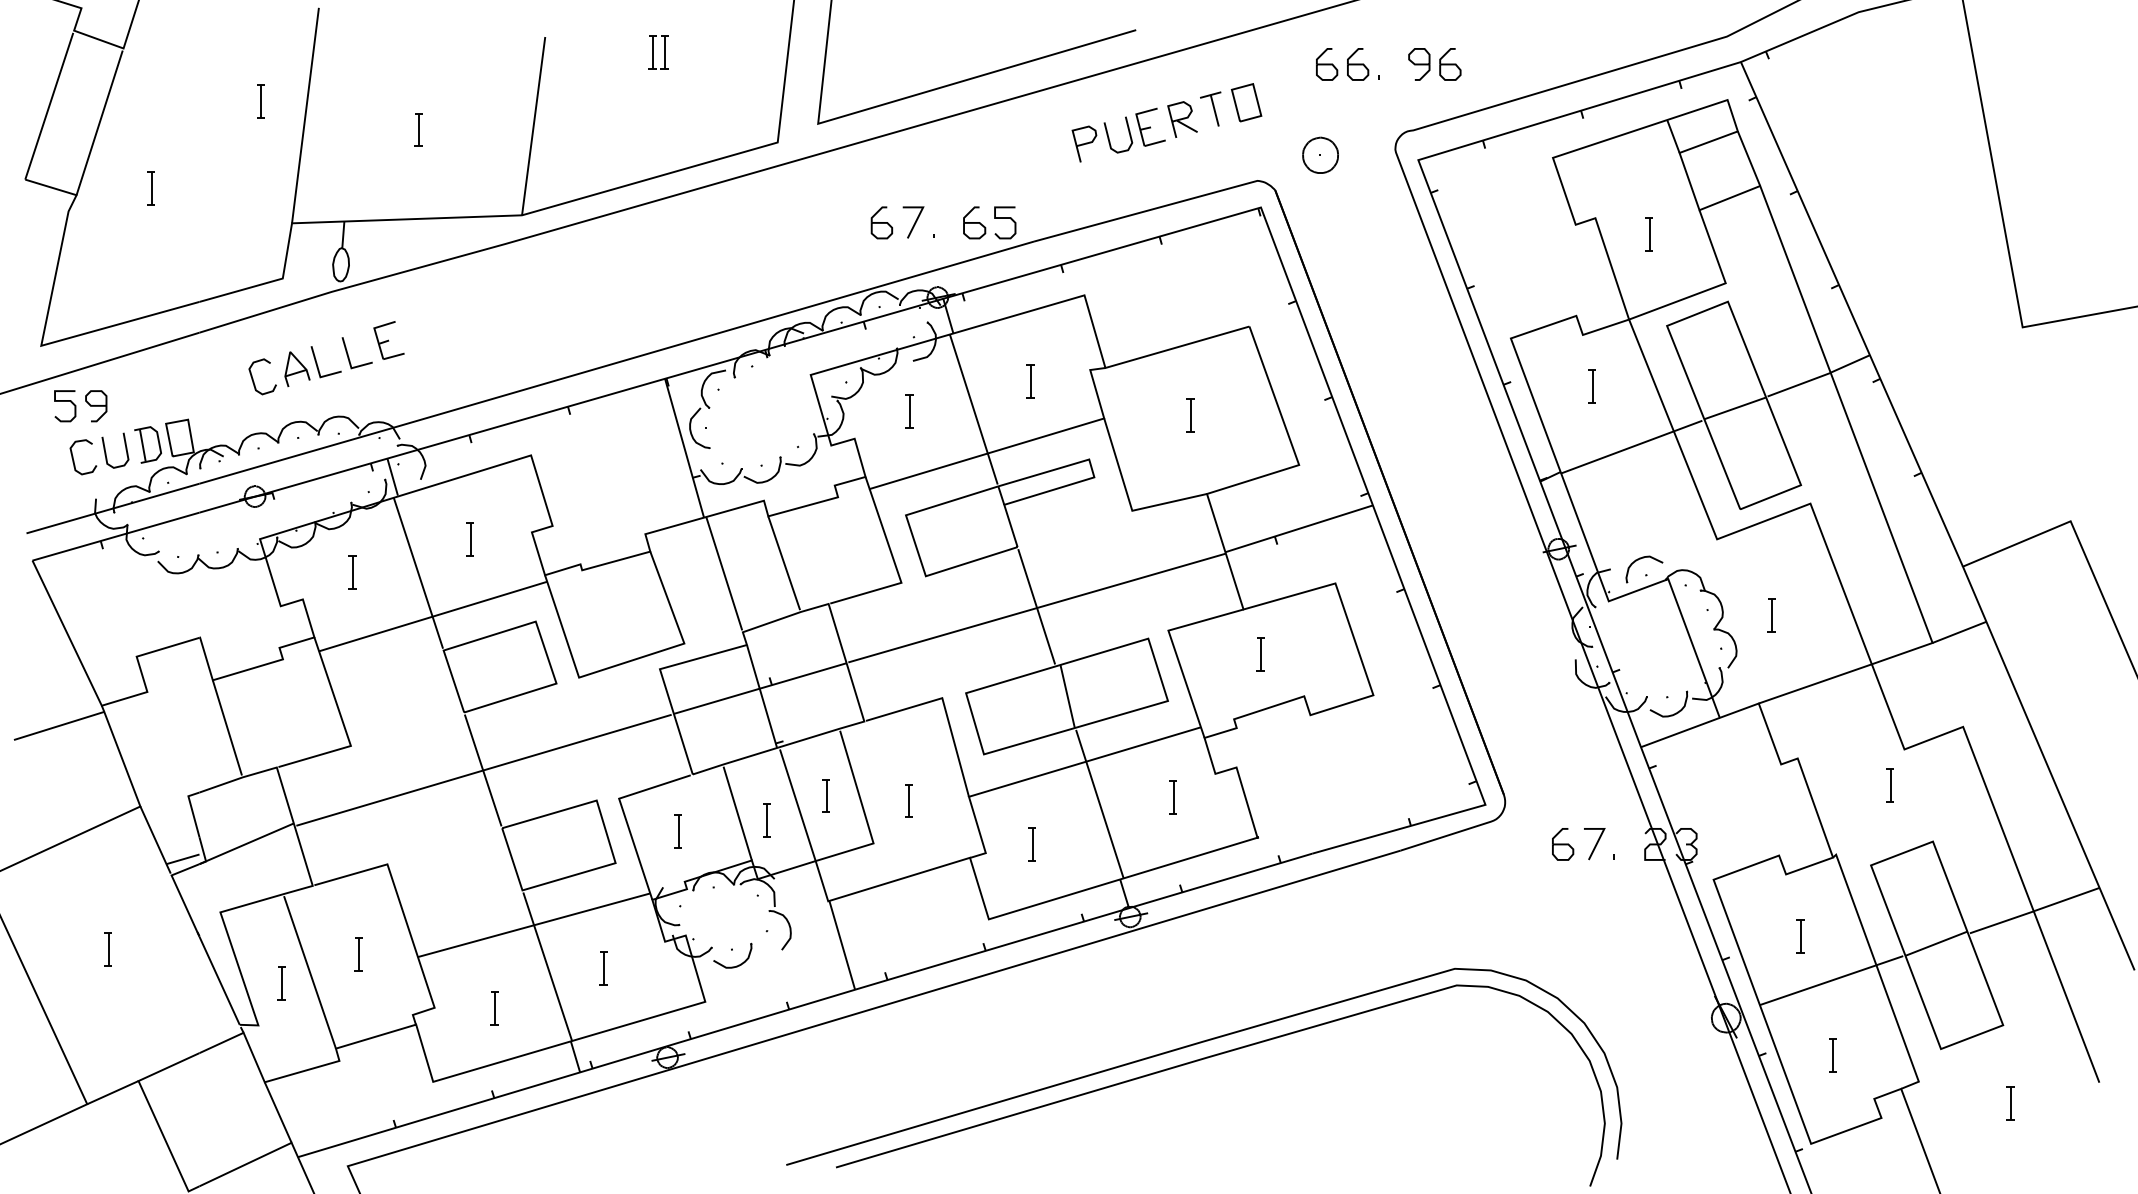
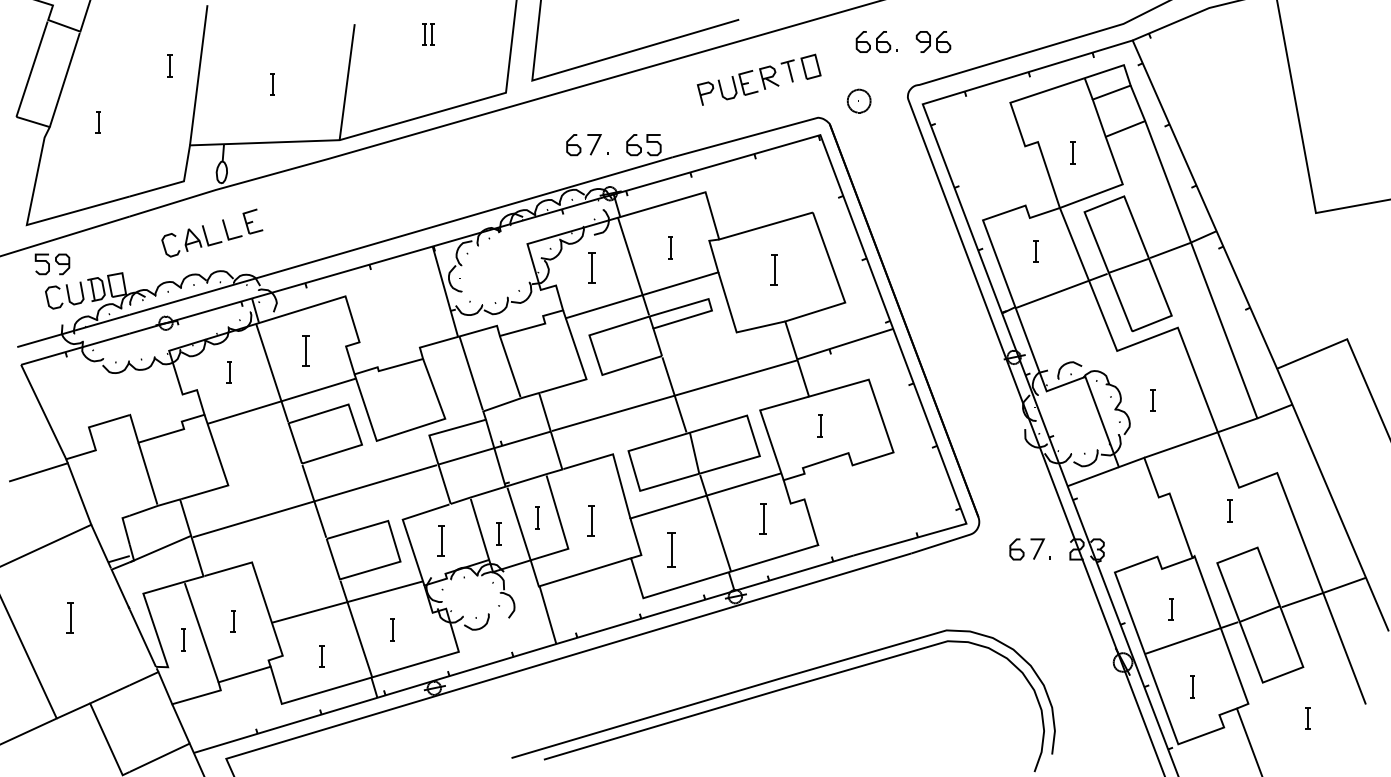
part: (909, 411) -> (591, 267), size x1.4
part: (1190, 415) -> (774, 270), size x1.4
part: (469, 538) -> (305, 350), size x1.4
part: (1171, 798) -> (762, 519), size x1.4
part: (909, 801) -> (591, 521), size x1.4
part: (677, 832) -> (440, 541), size x1.4
part: (1032, 844) -> (671, 549), size x1.6
part: (106, 948) -> (69, 617), size x1.4

